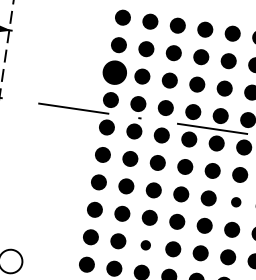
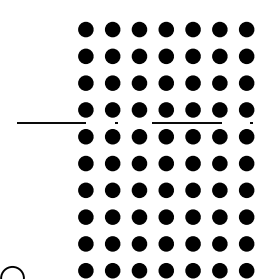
part: (114, 71) -> (85, 82), size x0.62
part: (235, 201) -> (219, 189), size x1.67
part: (145, 244) -> (139, 243), size x1.67

